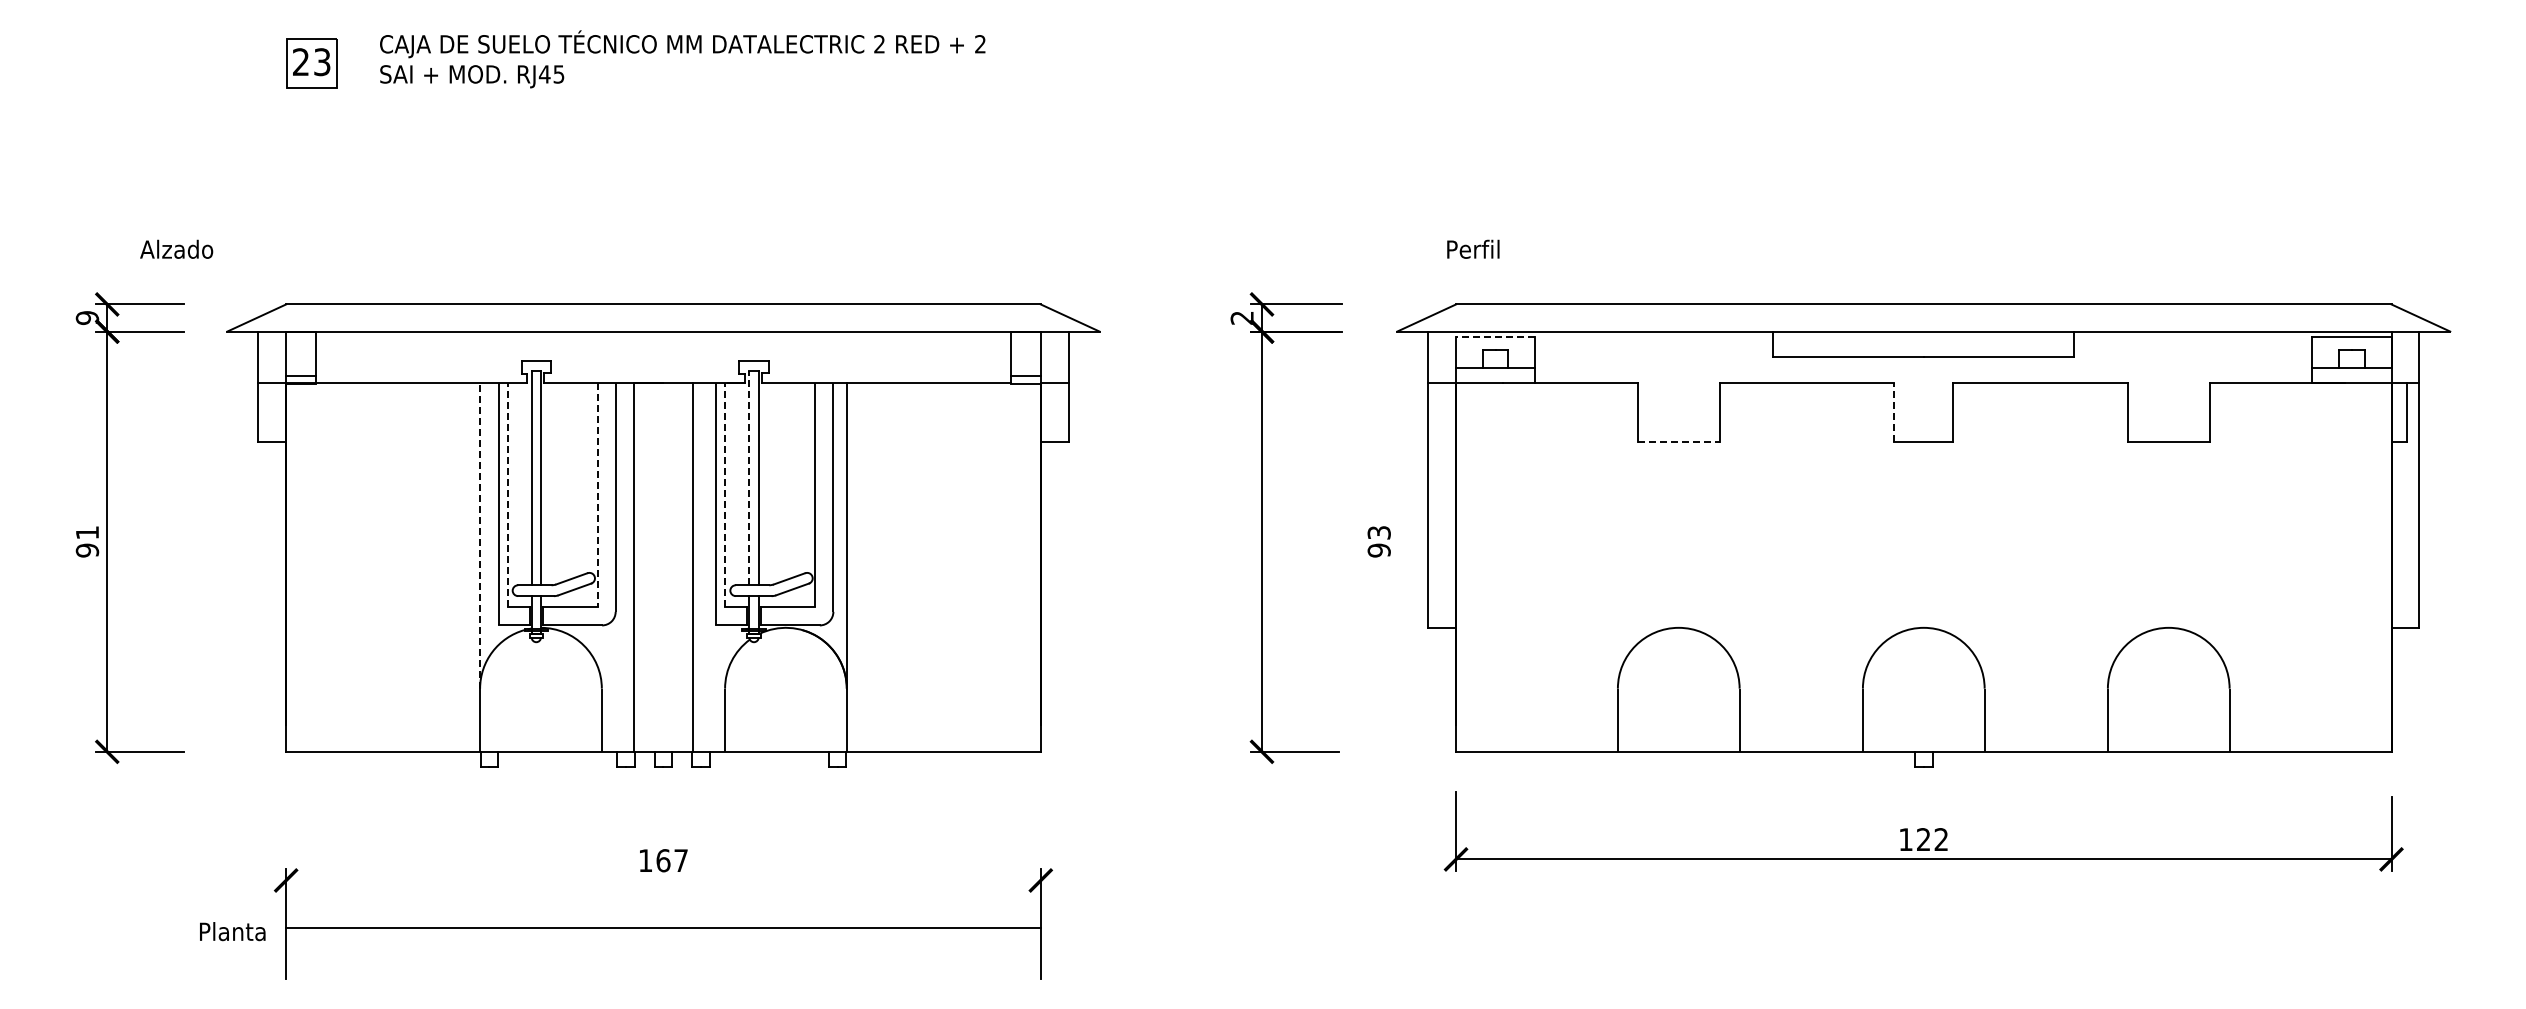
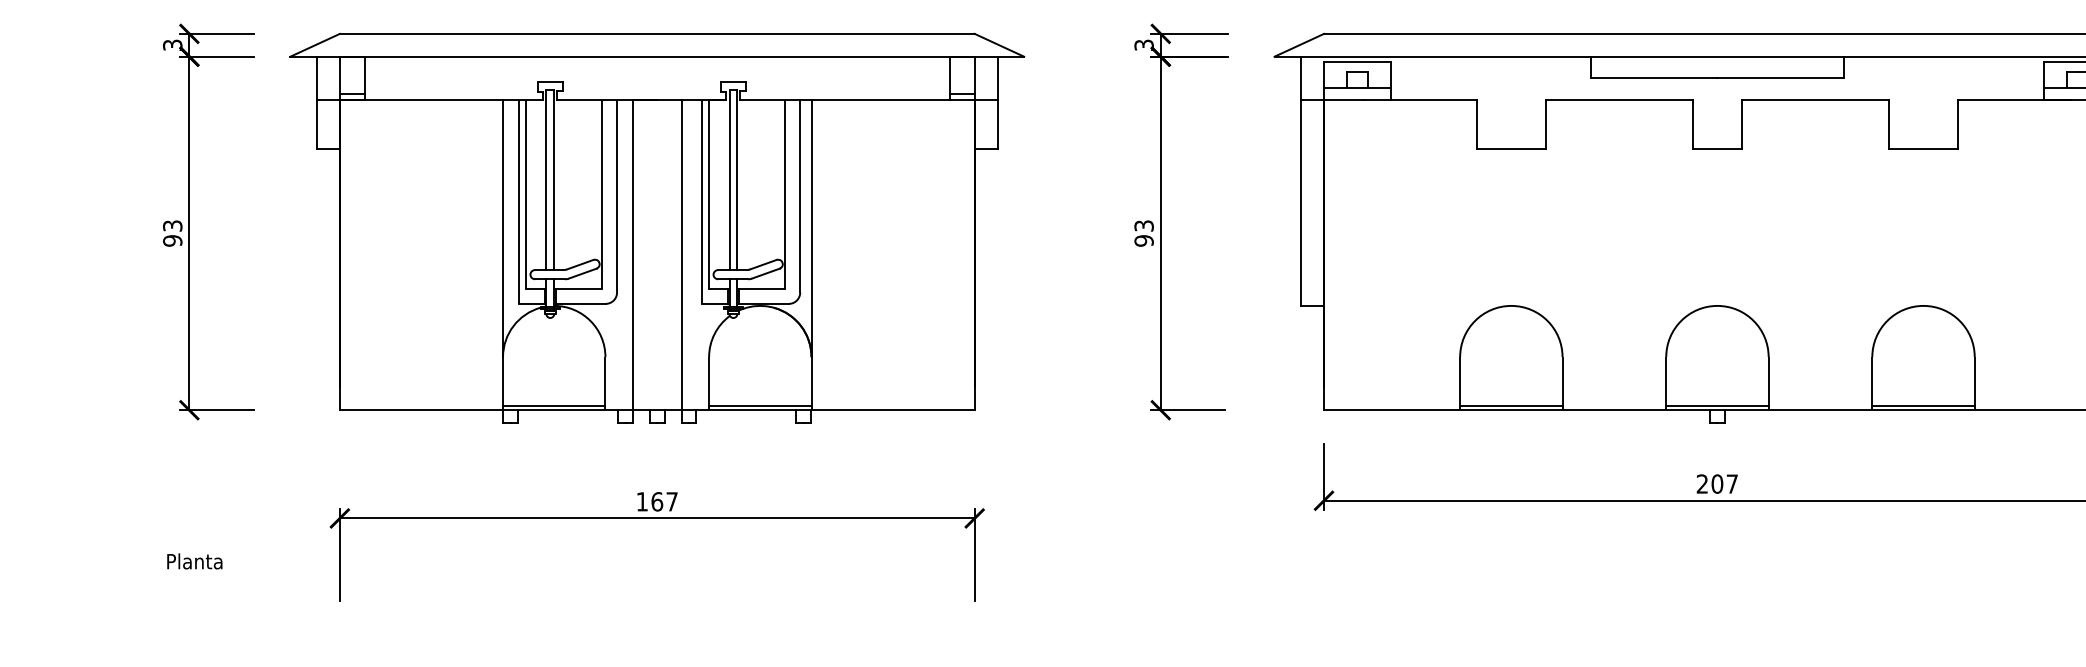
text: (1242, 317) -> (1144, 44), 2 -> 3
text: (87, 318) -> (172, 45), 9 -> 3
line: (1495, 337) -> (1357, 61), dashed -> solid
line: (1894, 411) -> (1692, 123), dashed -> solid
line: (1679, 441) -> (1511, 149), dashed -> solid
line: (749, 477) -> (729, 179), dashed -> solid
line: (507, 494) -> (526, 193), dashed -> solid
line: (725, 494) -> (709, 193), dashed -> solid
line: (597, 495) -> (601, 194), dashed -> solid
text: (87, 532) -> (172, 225), 91 -> 93
line: (480, 536) -> (503, 229), dashed -> solid
text: (1378, 541) -> (1143, 233), moved
line: (540, 746) -> (553, 405), added
line: (785, 746) -> (759, 405), added
line: (1678, 746) -> (1511, 405), added
line: (1923, 746) -> (1717, 405), added
line: (2168, 746) -> (1923, 405), added
text: (1923, 839) -> (1717, 483), 122 -> 207
line: (663, 928) -> (657, 518), moved
text: (232, 931) -> (194, 561), moved

